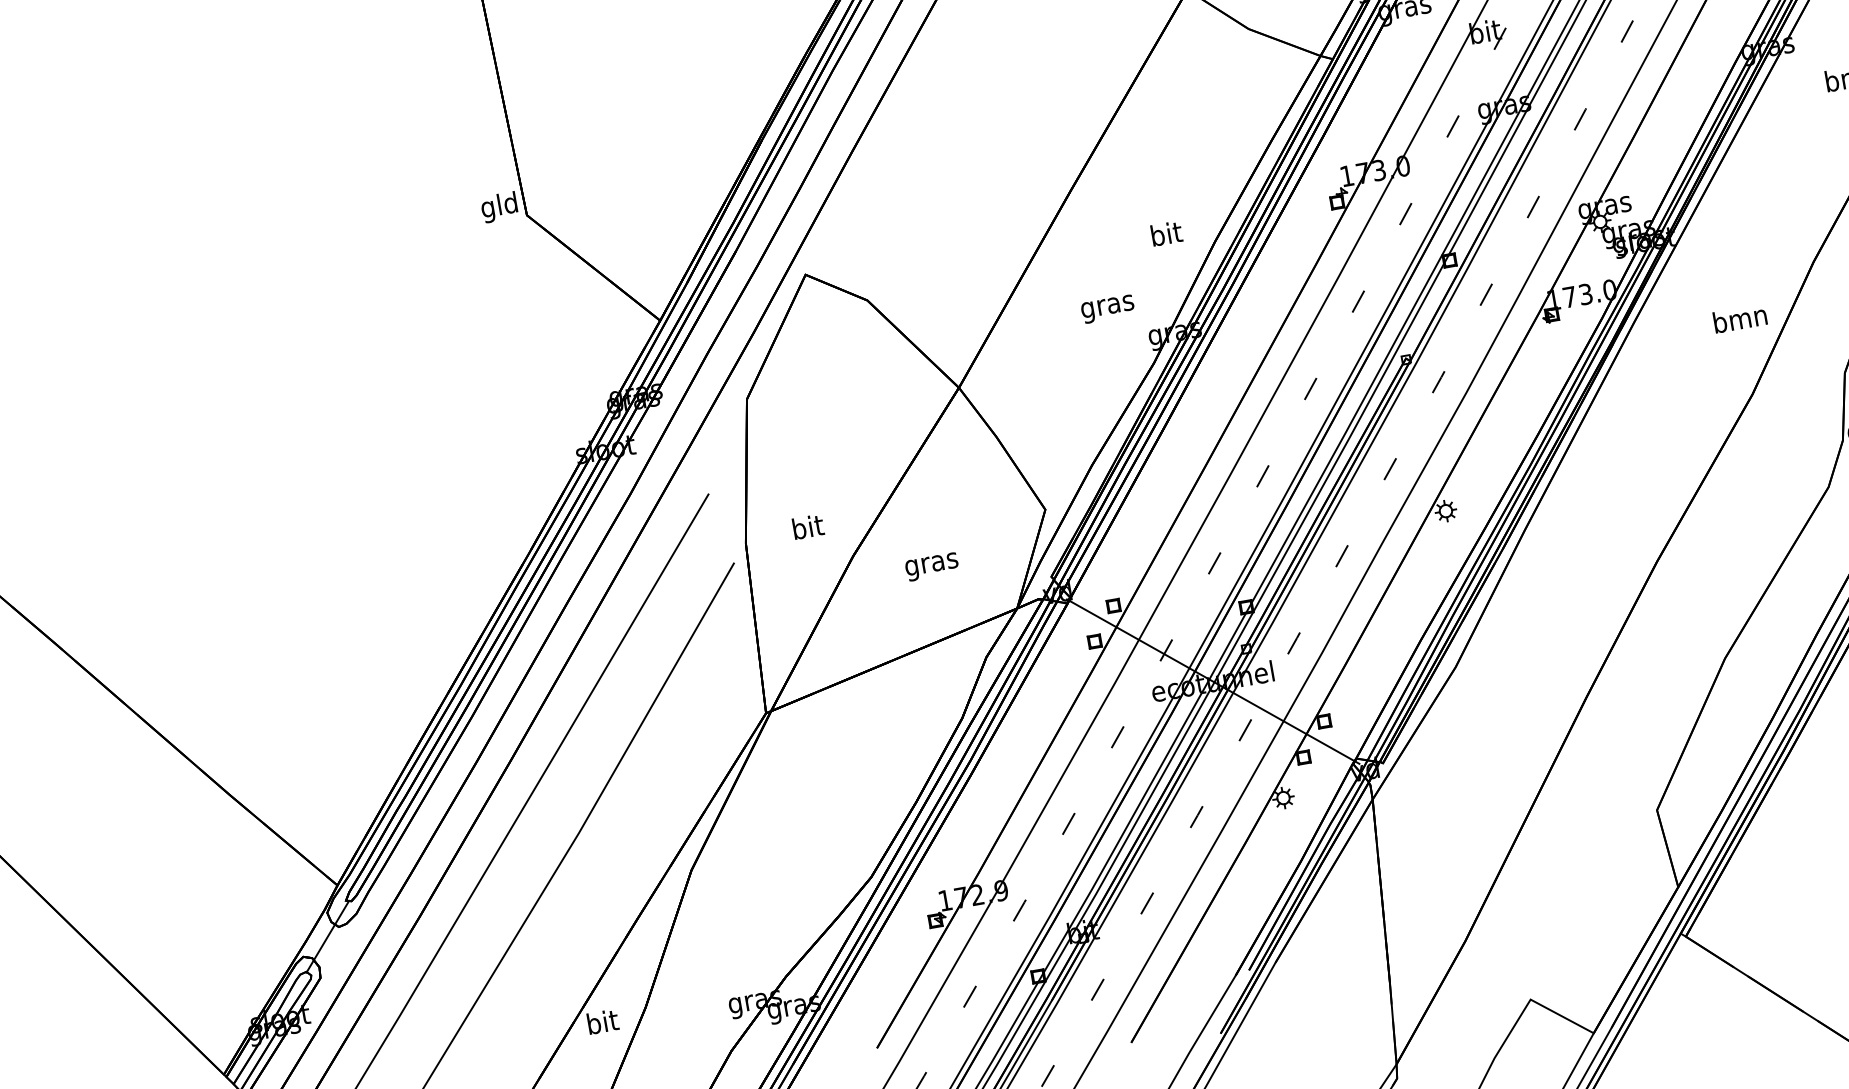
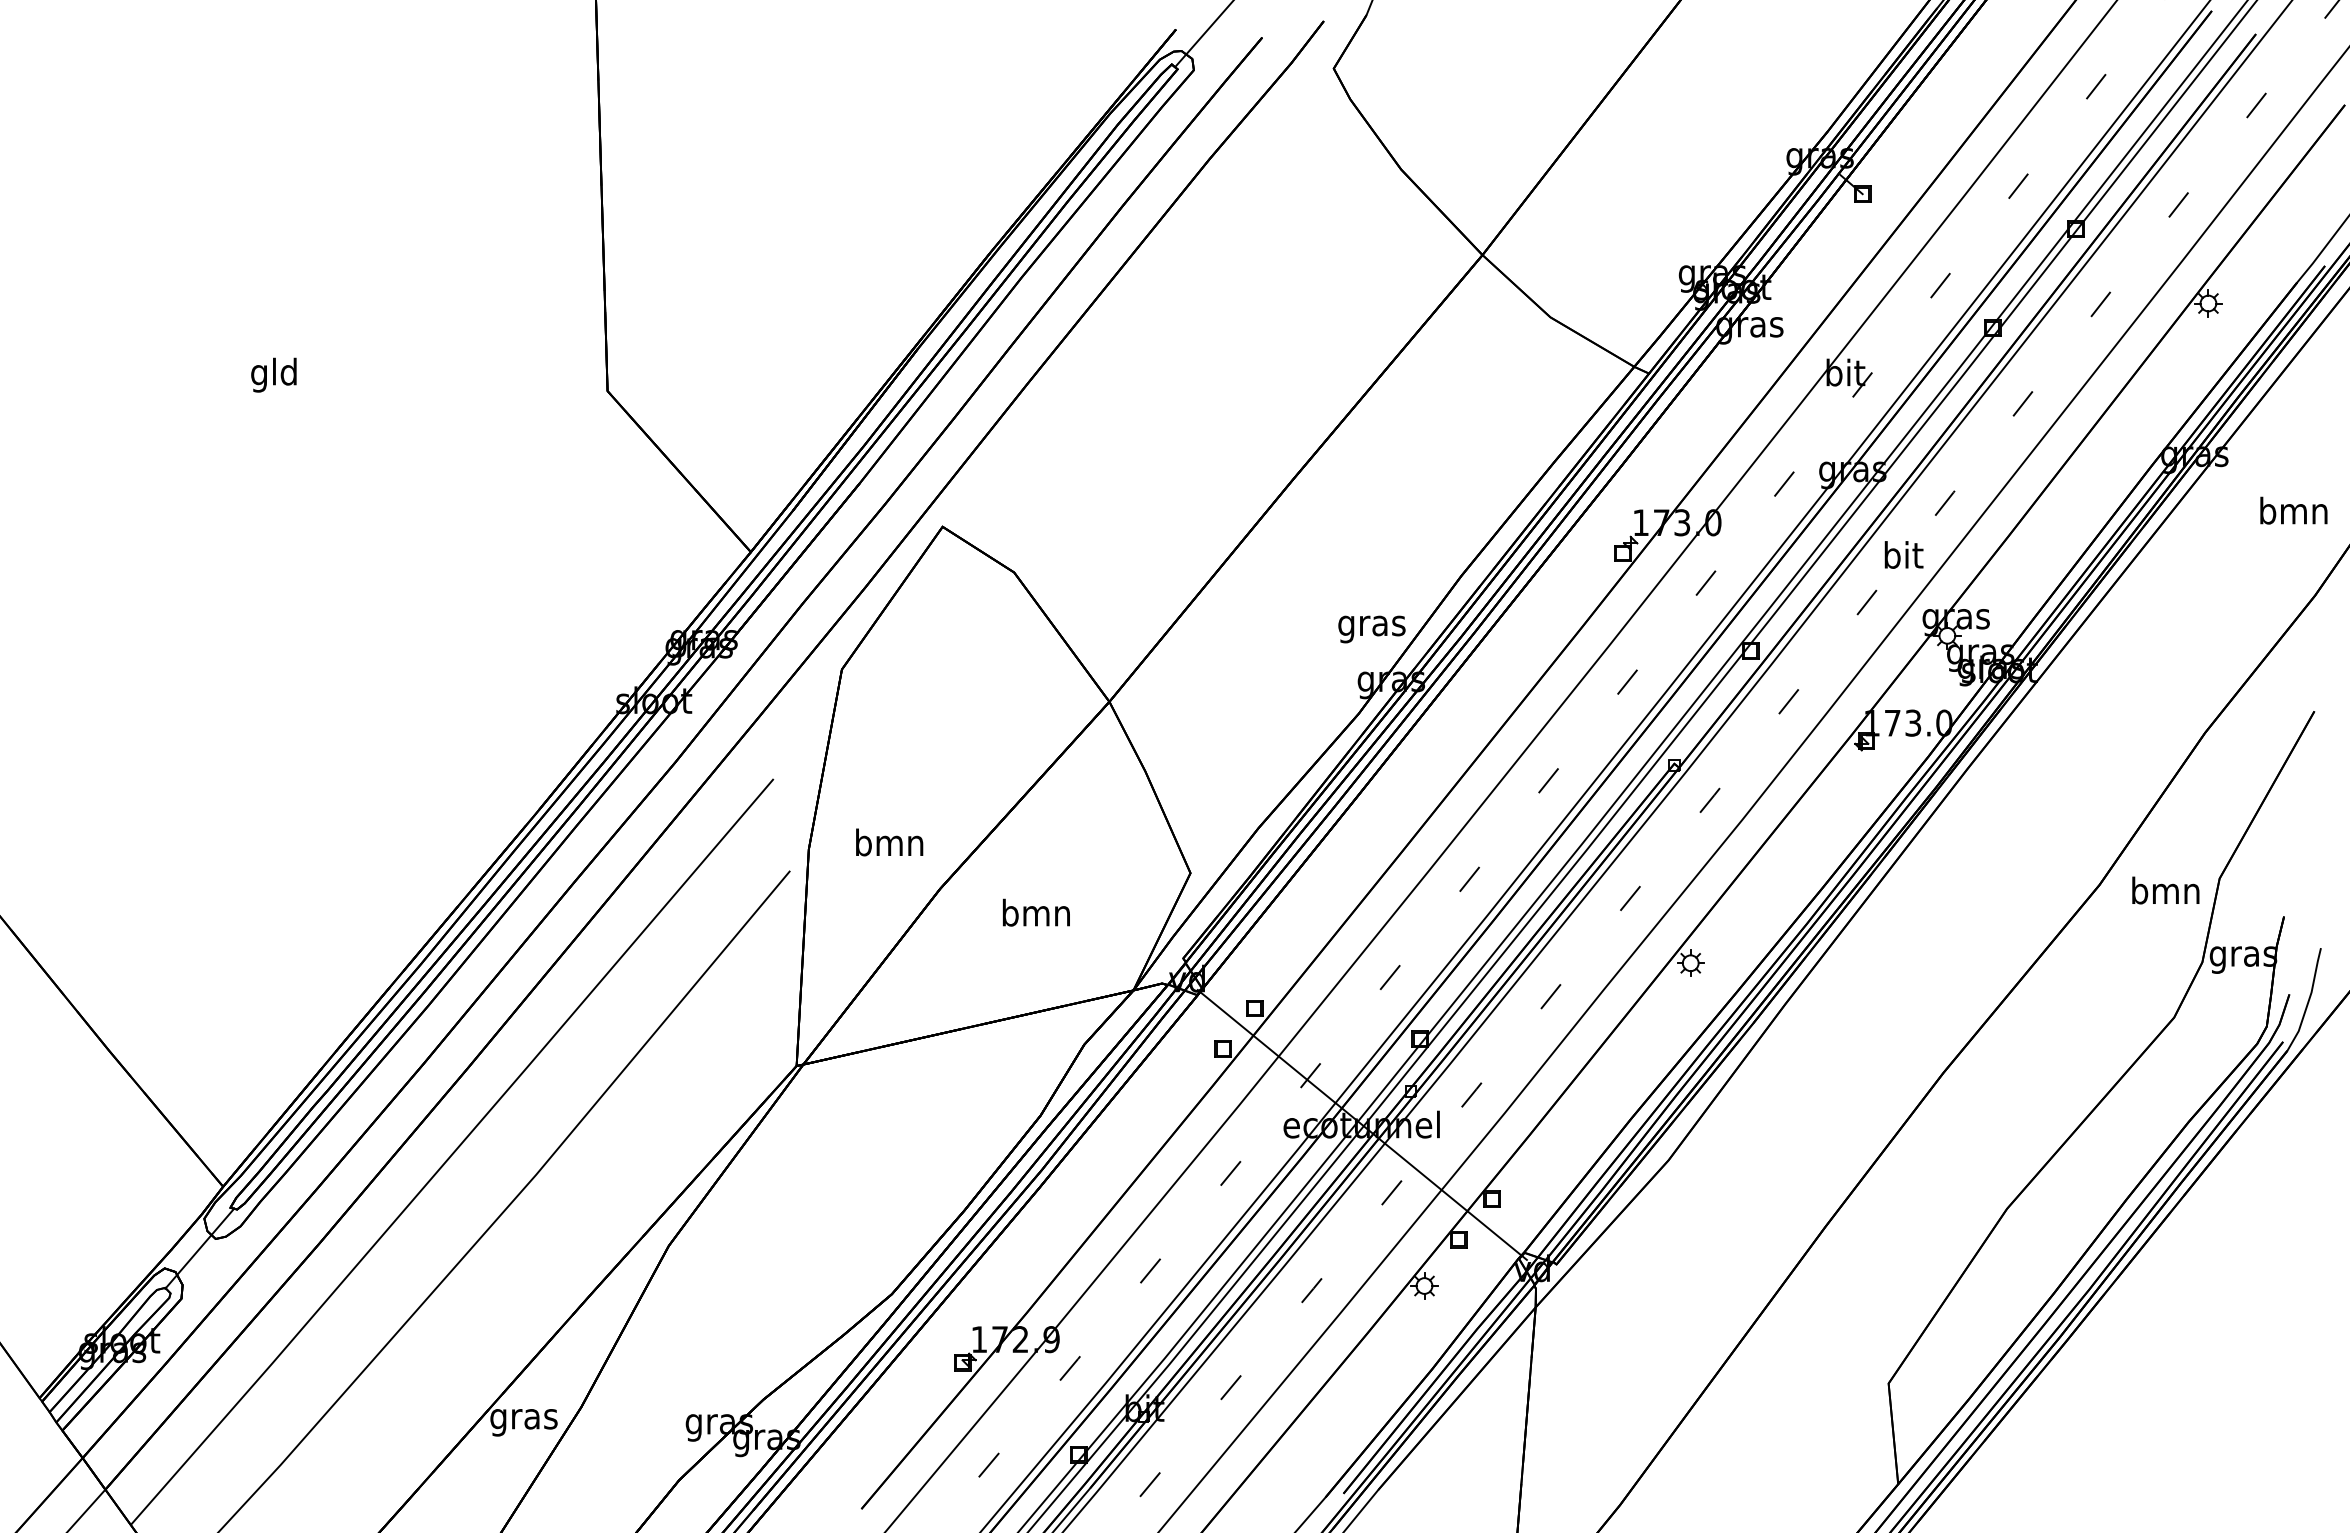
text: (499, 206) -> (273, 374), moved
text: (1166, 233) -> (1903, 554), moved
text: (1107, 309) -> (1371, 629), moved
text: (1739, 318) -> (2165, 890), moved
text: (807, 527) -> (889, 842), bit -> bmn
text: (931, 563) -> (1036, 915), gras -> bmn
text: (602, 1024) -> (523, 1418), bit -> gras

